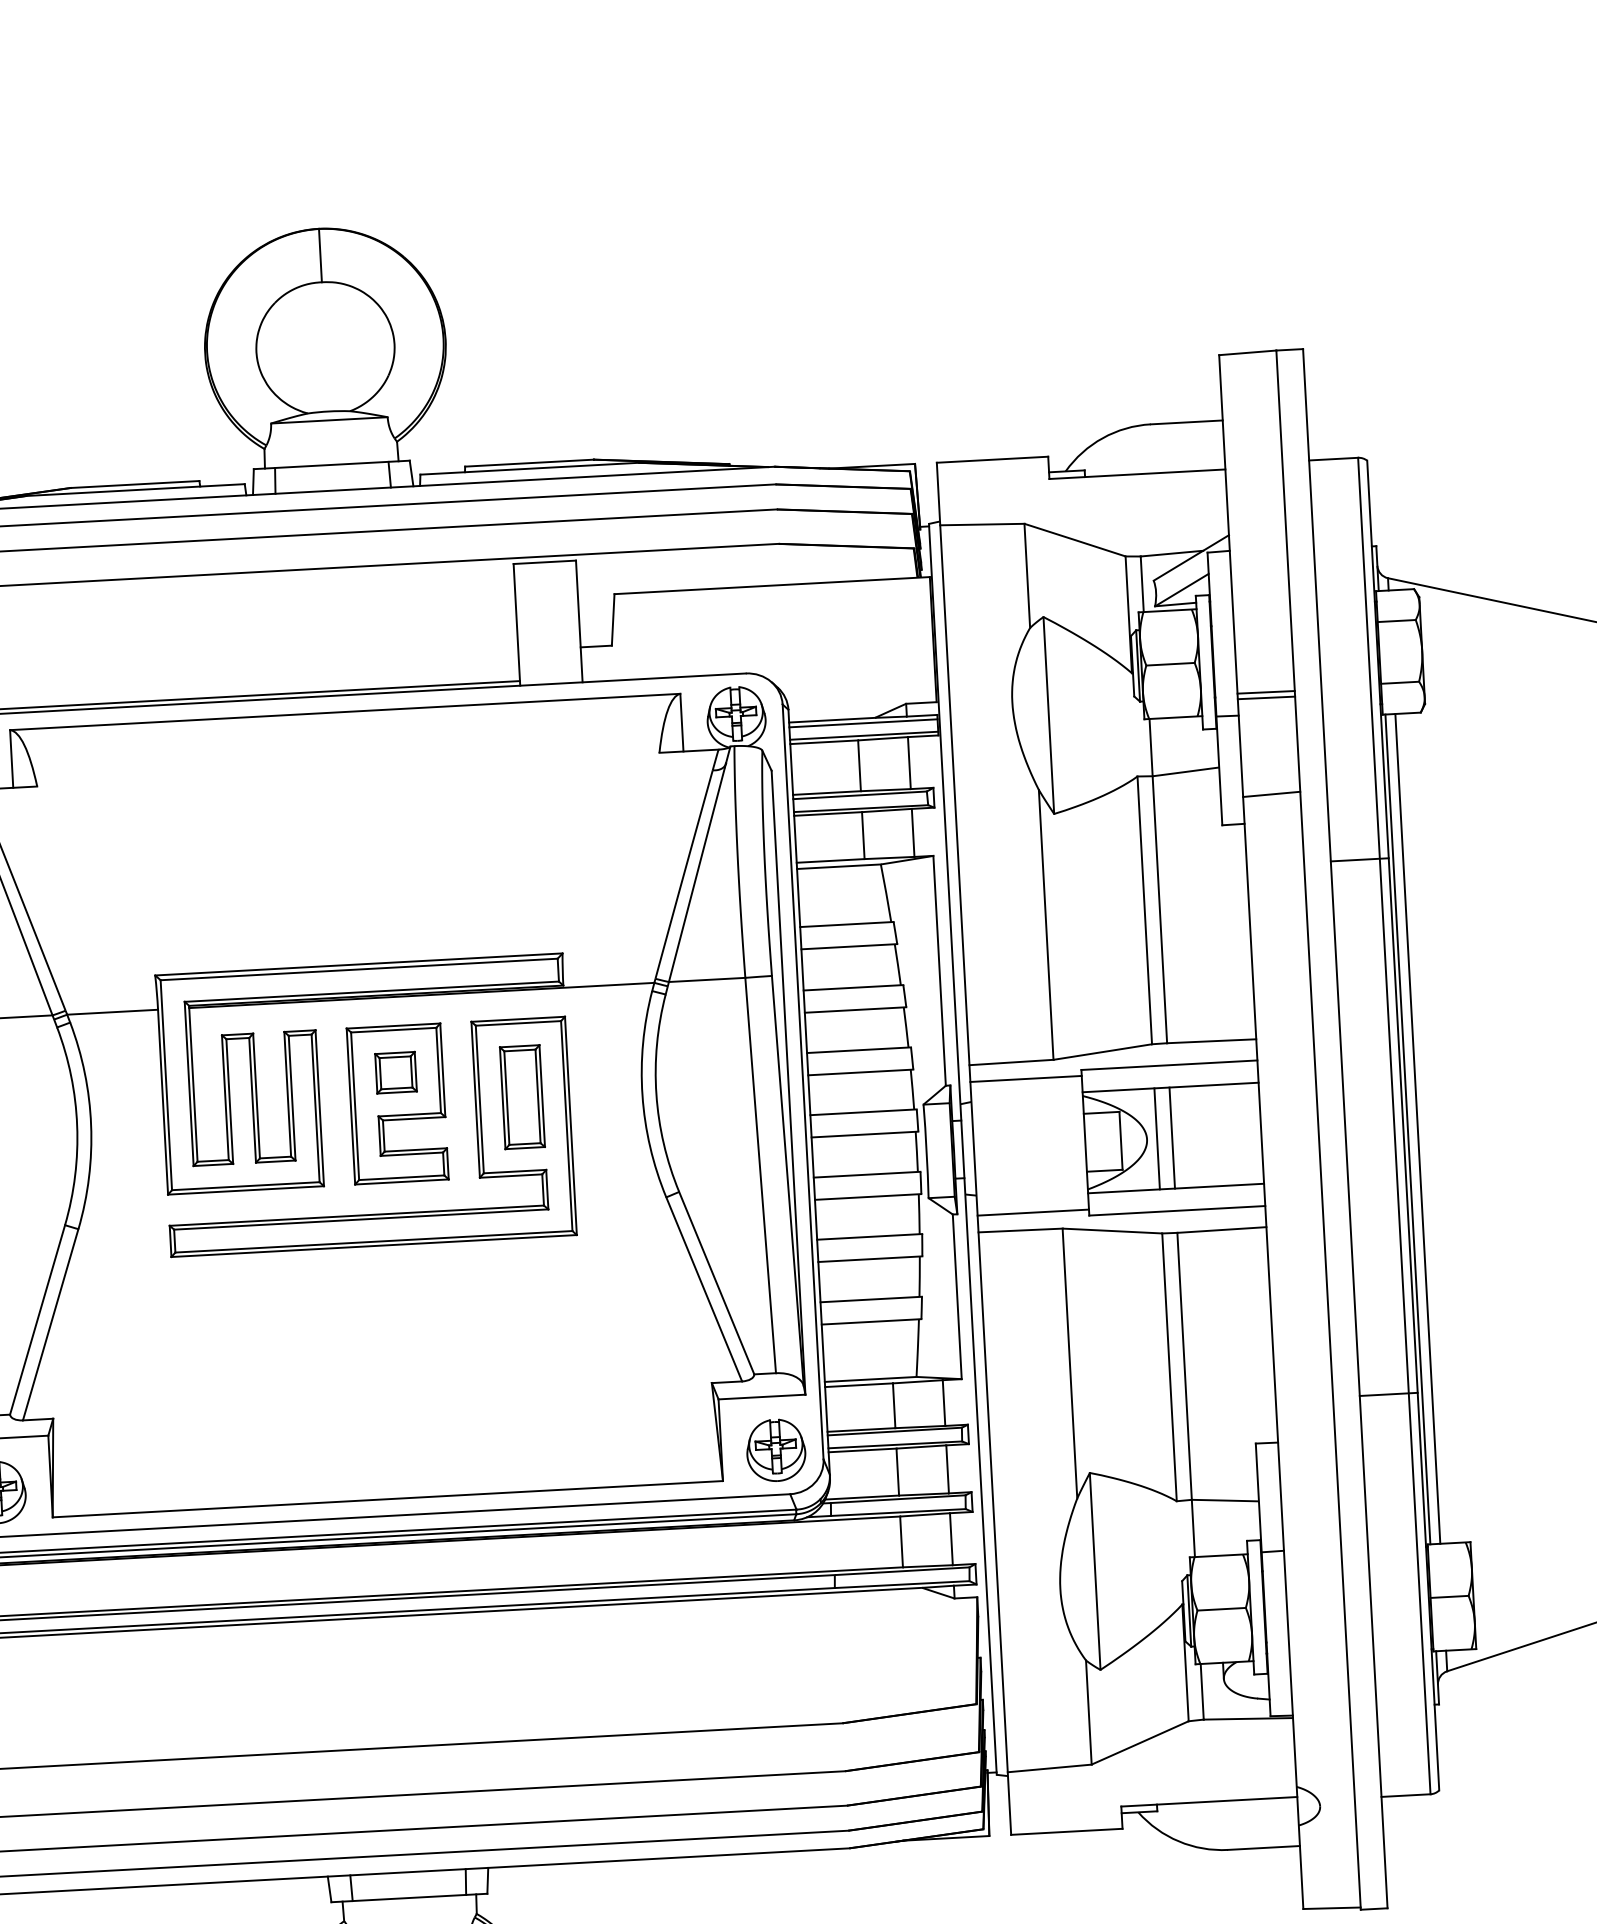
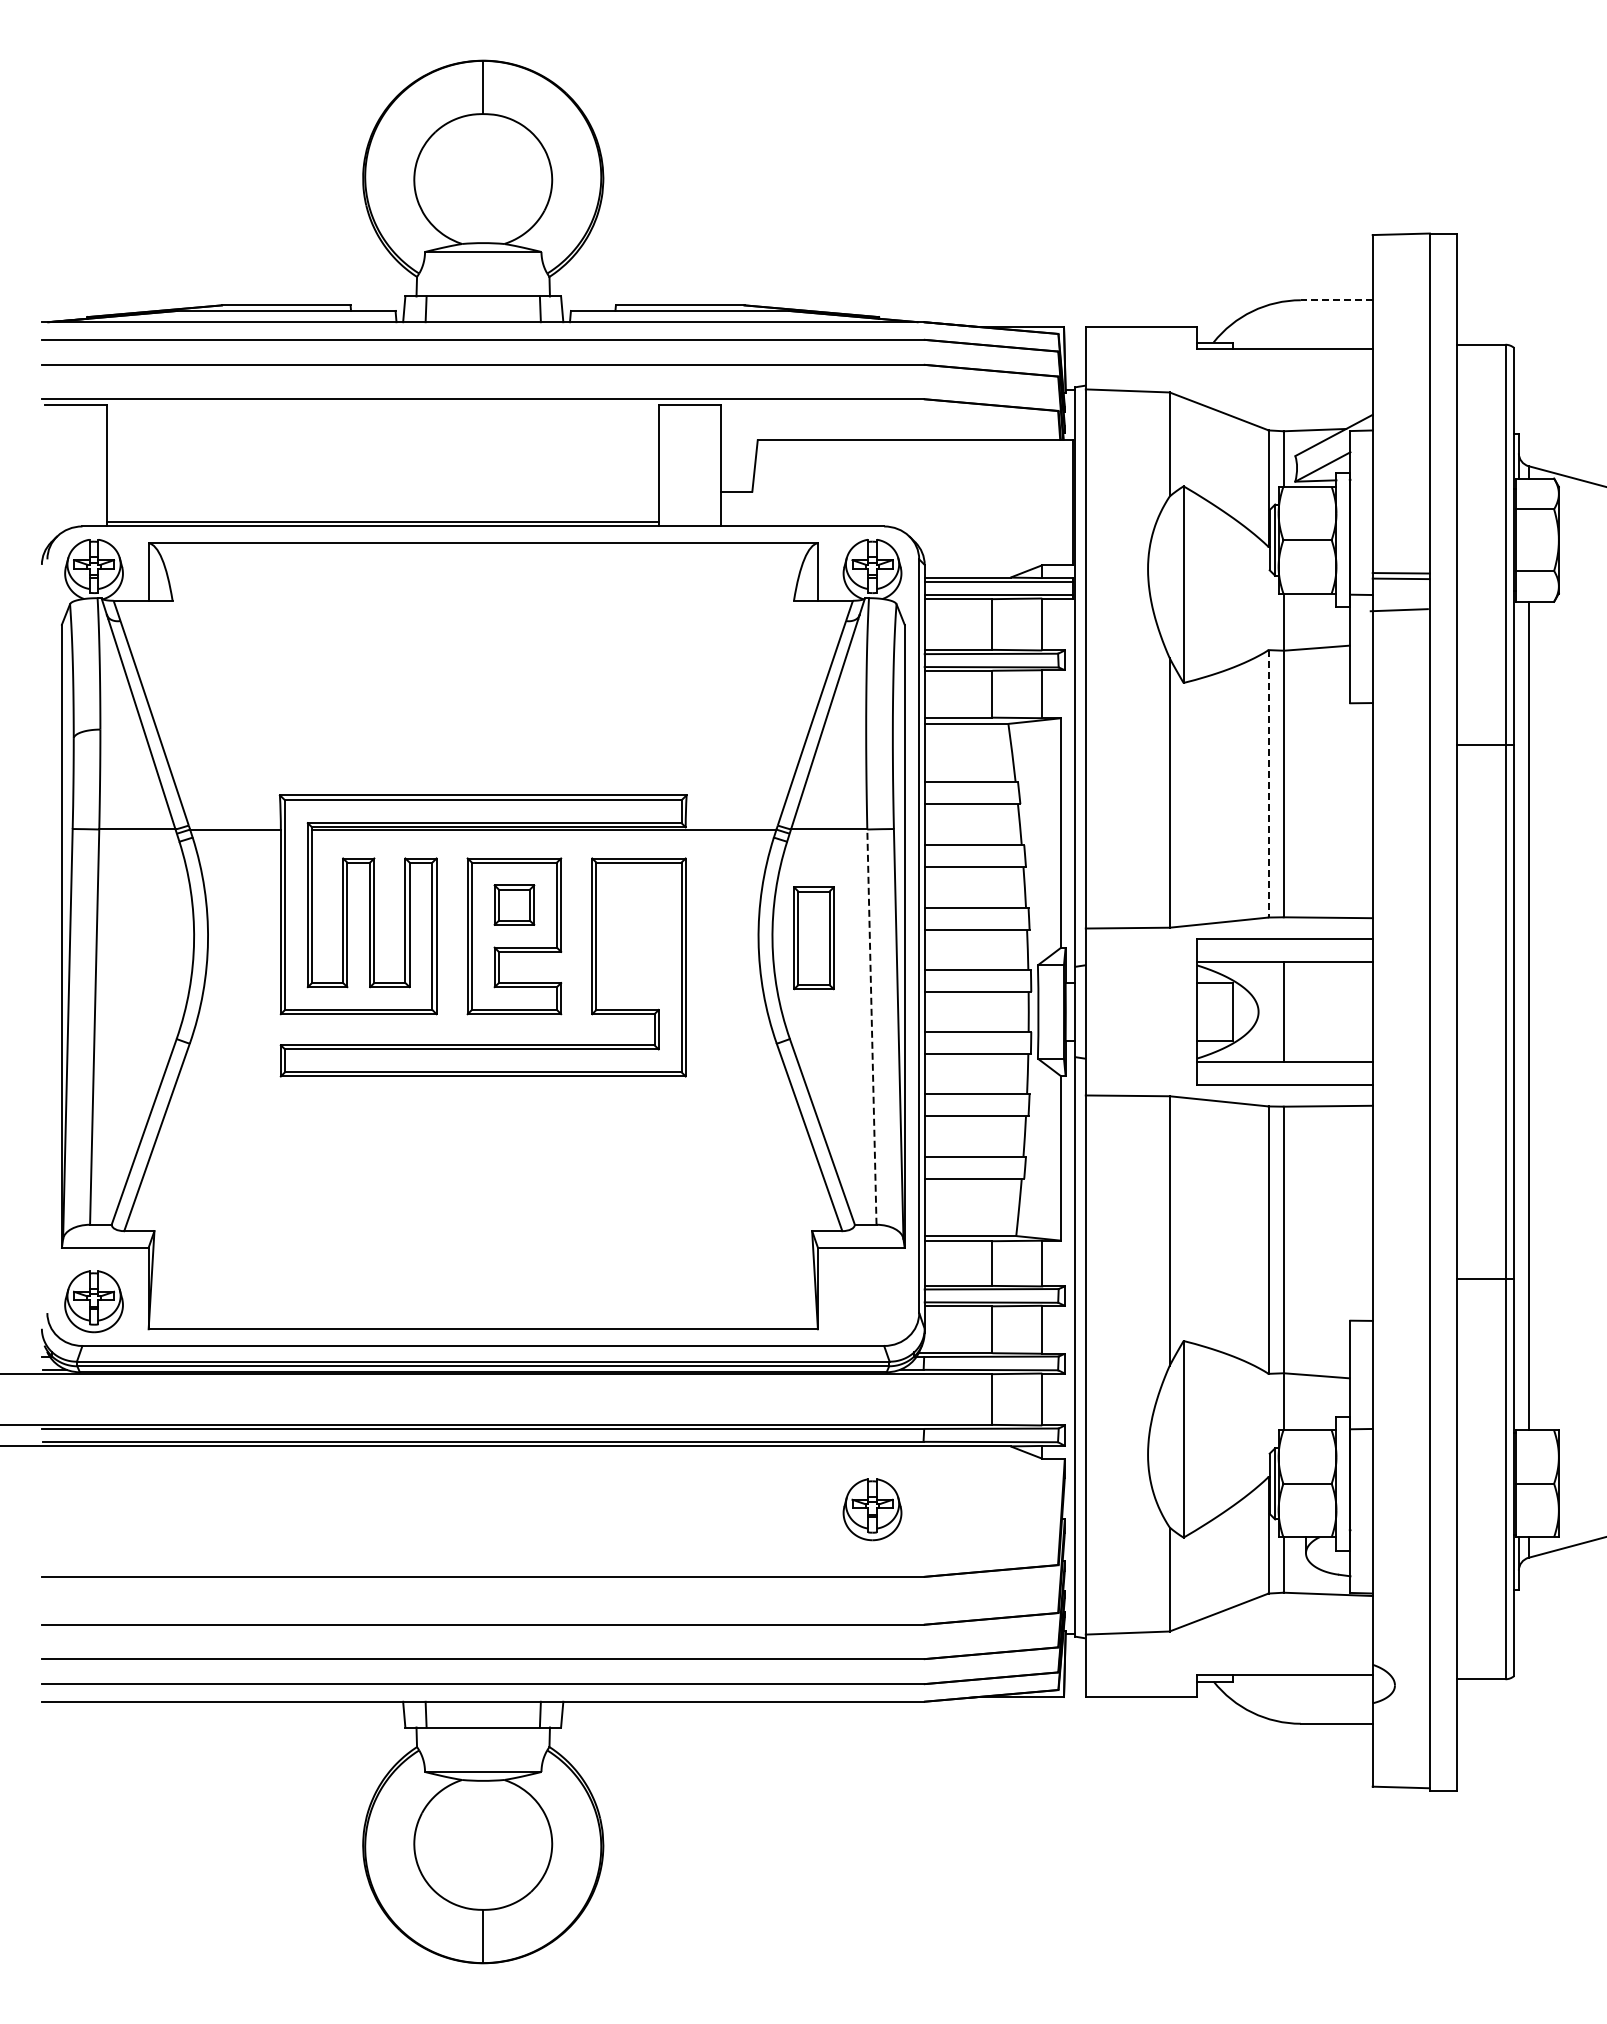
line: (1186, 422) -> (1336, 300), solid -> dashed
line: (1270, 794) -> (1398, 610), moved
line: (1144, 910) -> (1268, 783), solid -> dashed
line: (1025, 1079) -> (1140, 945), removed
part: (521, 1097) -> (813, 938), moved
line: (1407, 1128) -> (1518, 1015), removed
line: (1156, 1138) -> (1268, 1011), removed
line: (760, 1175) -> (871, 1027), solid -> dashed
line: (1032, 1212) -> (1140, 1078), removed
part: (776, 1450) -> (872, 1509), moved

